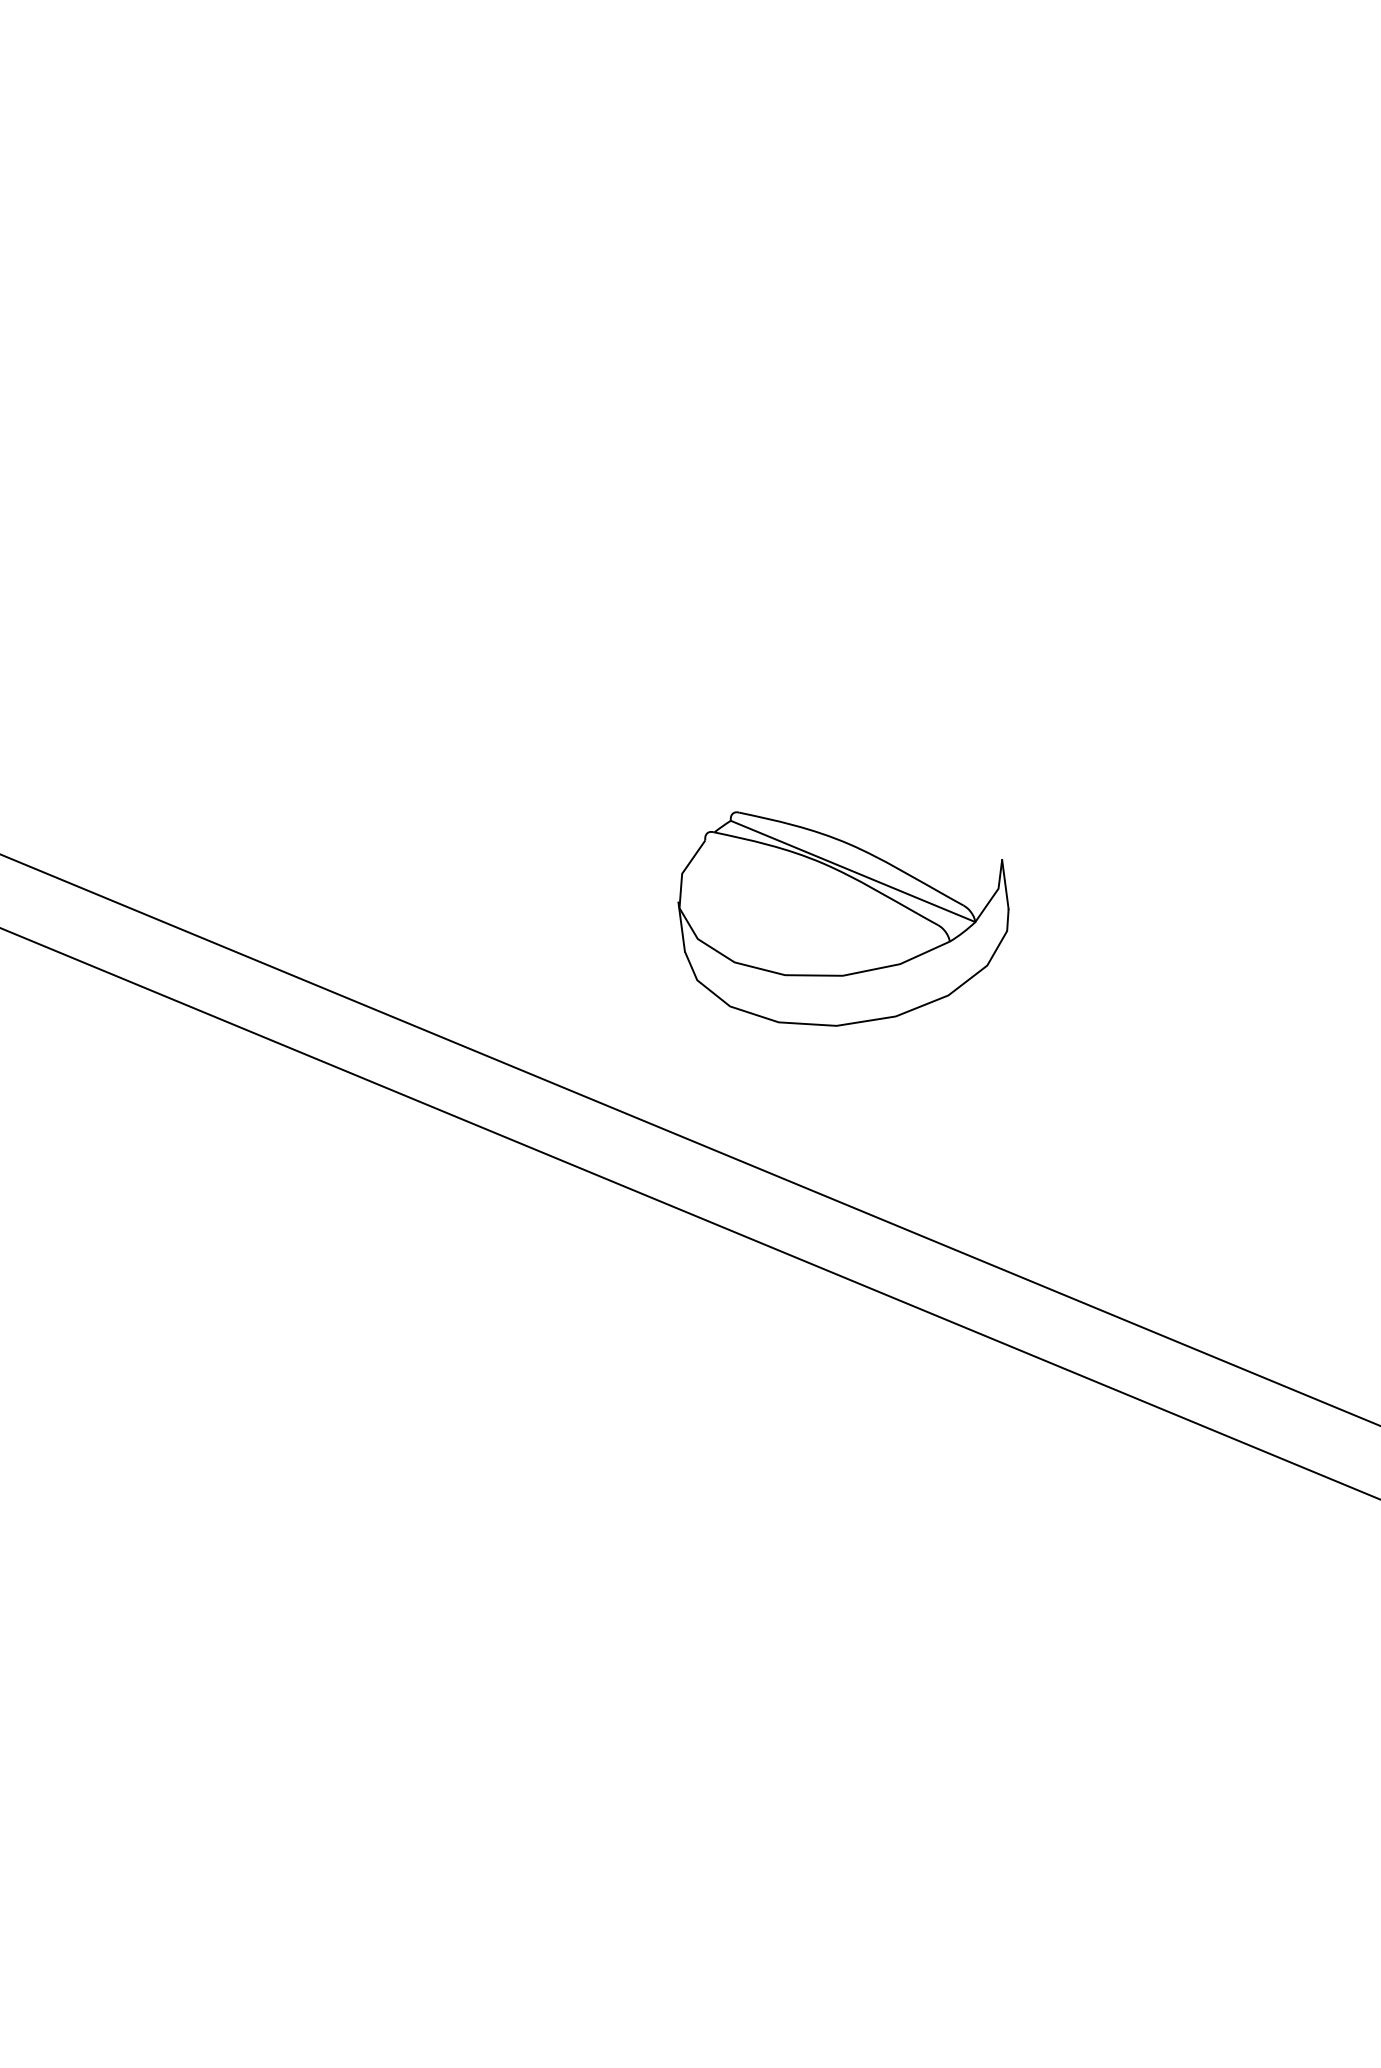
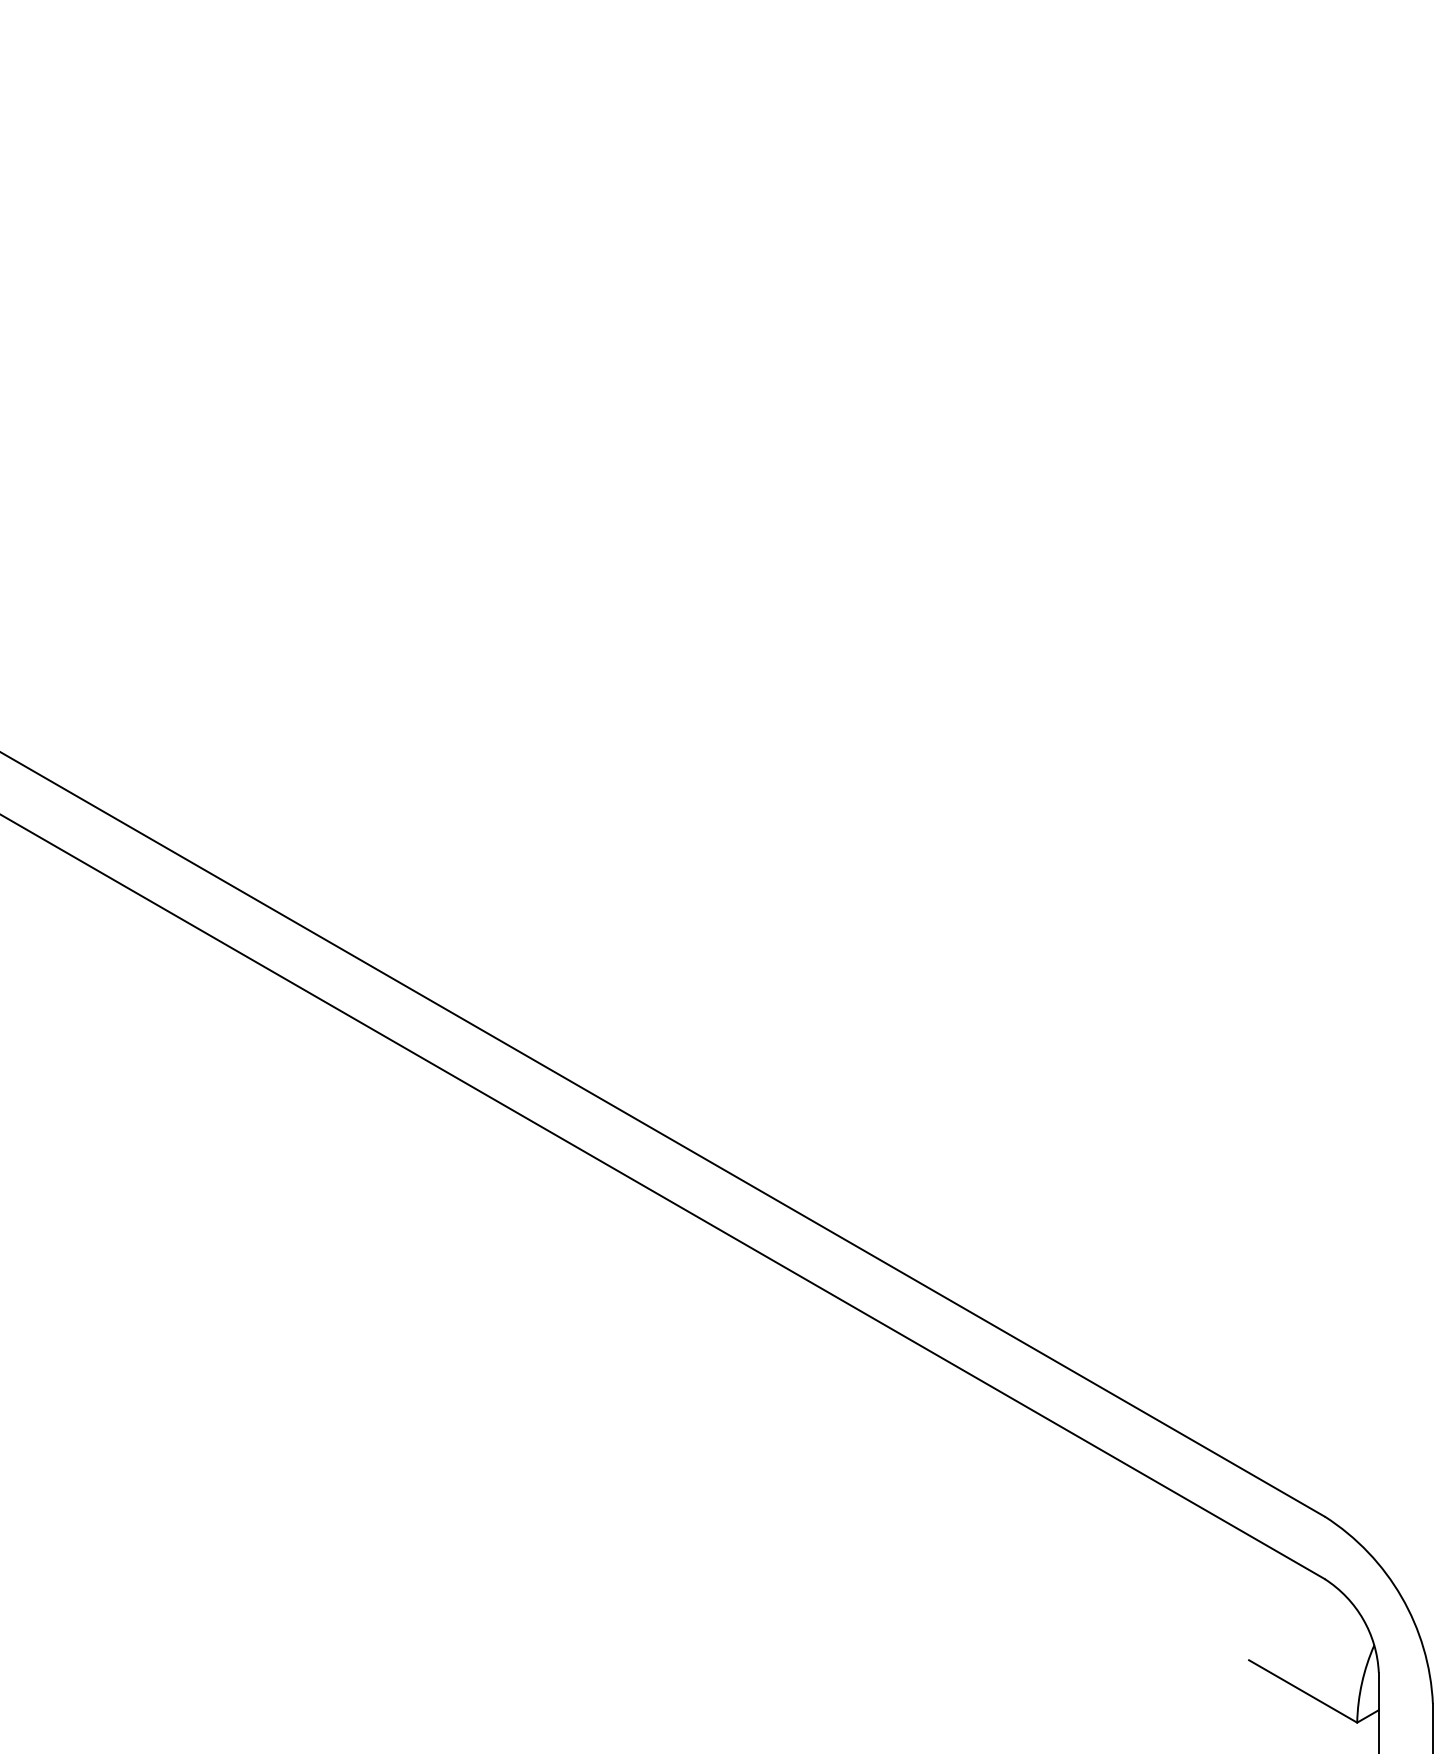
part: (843, 911) -> (651, 880), removed

